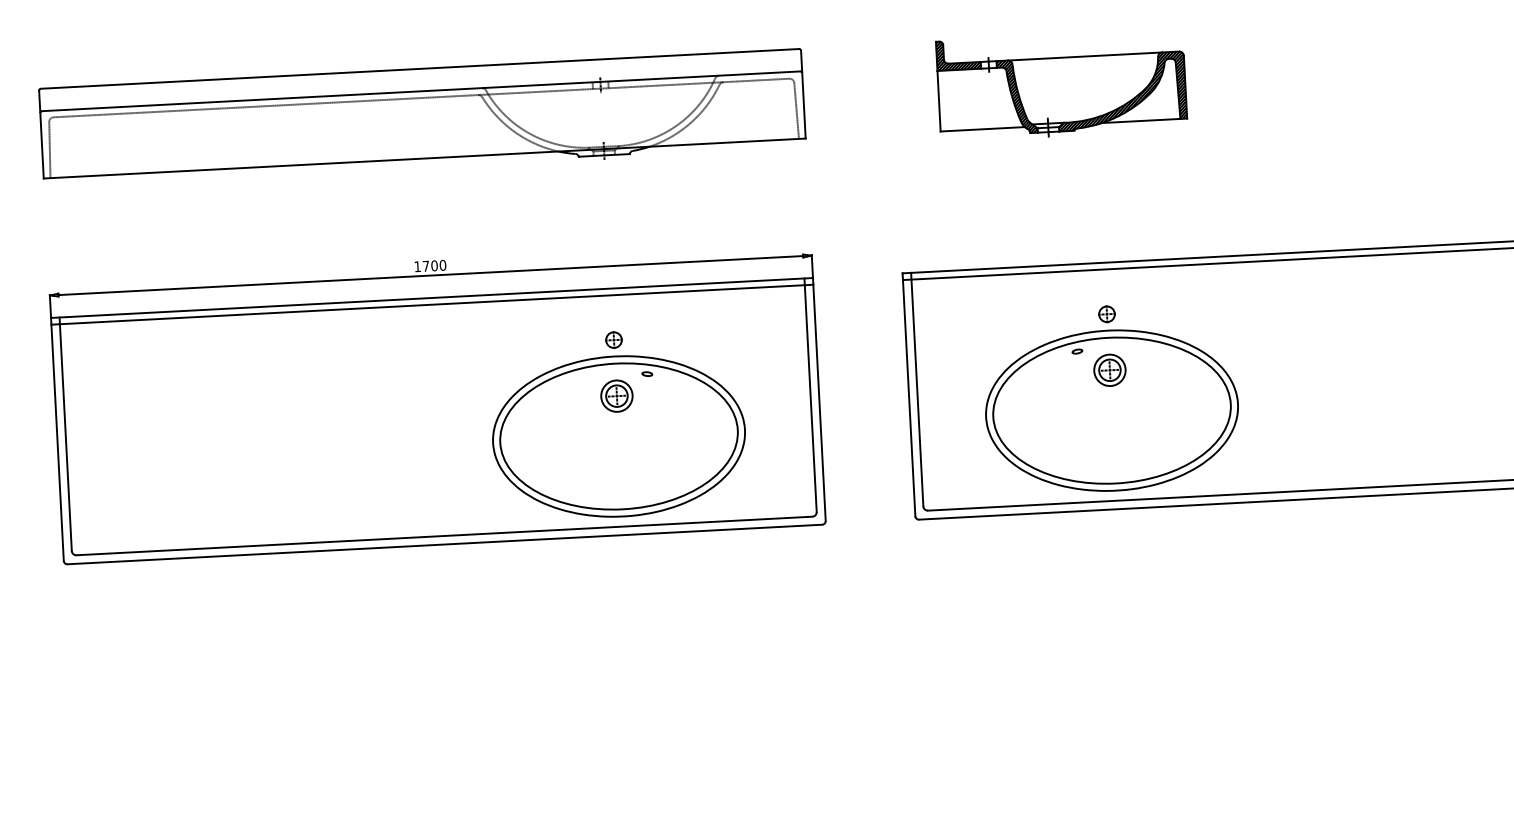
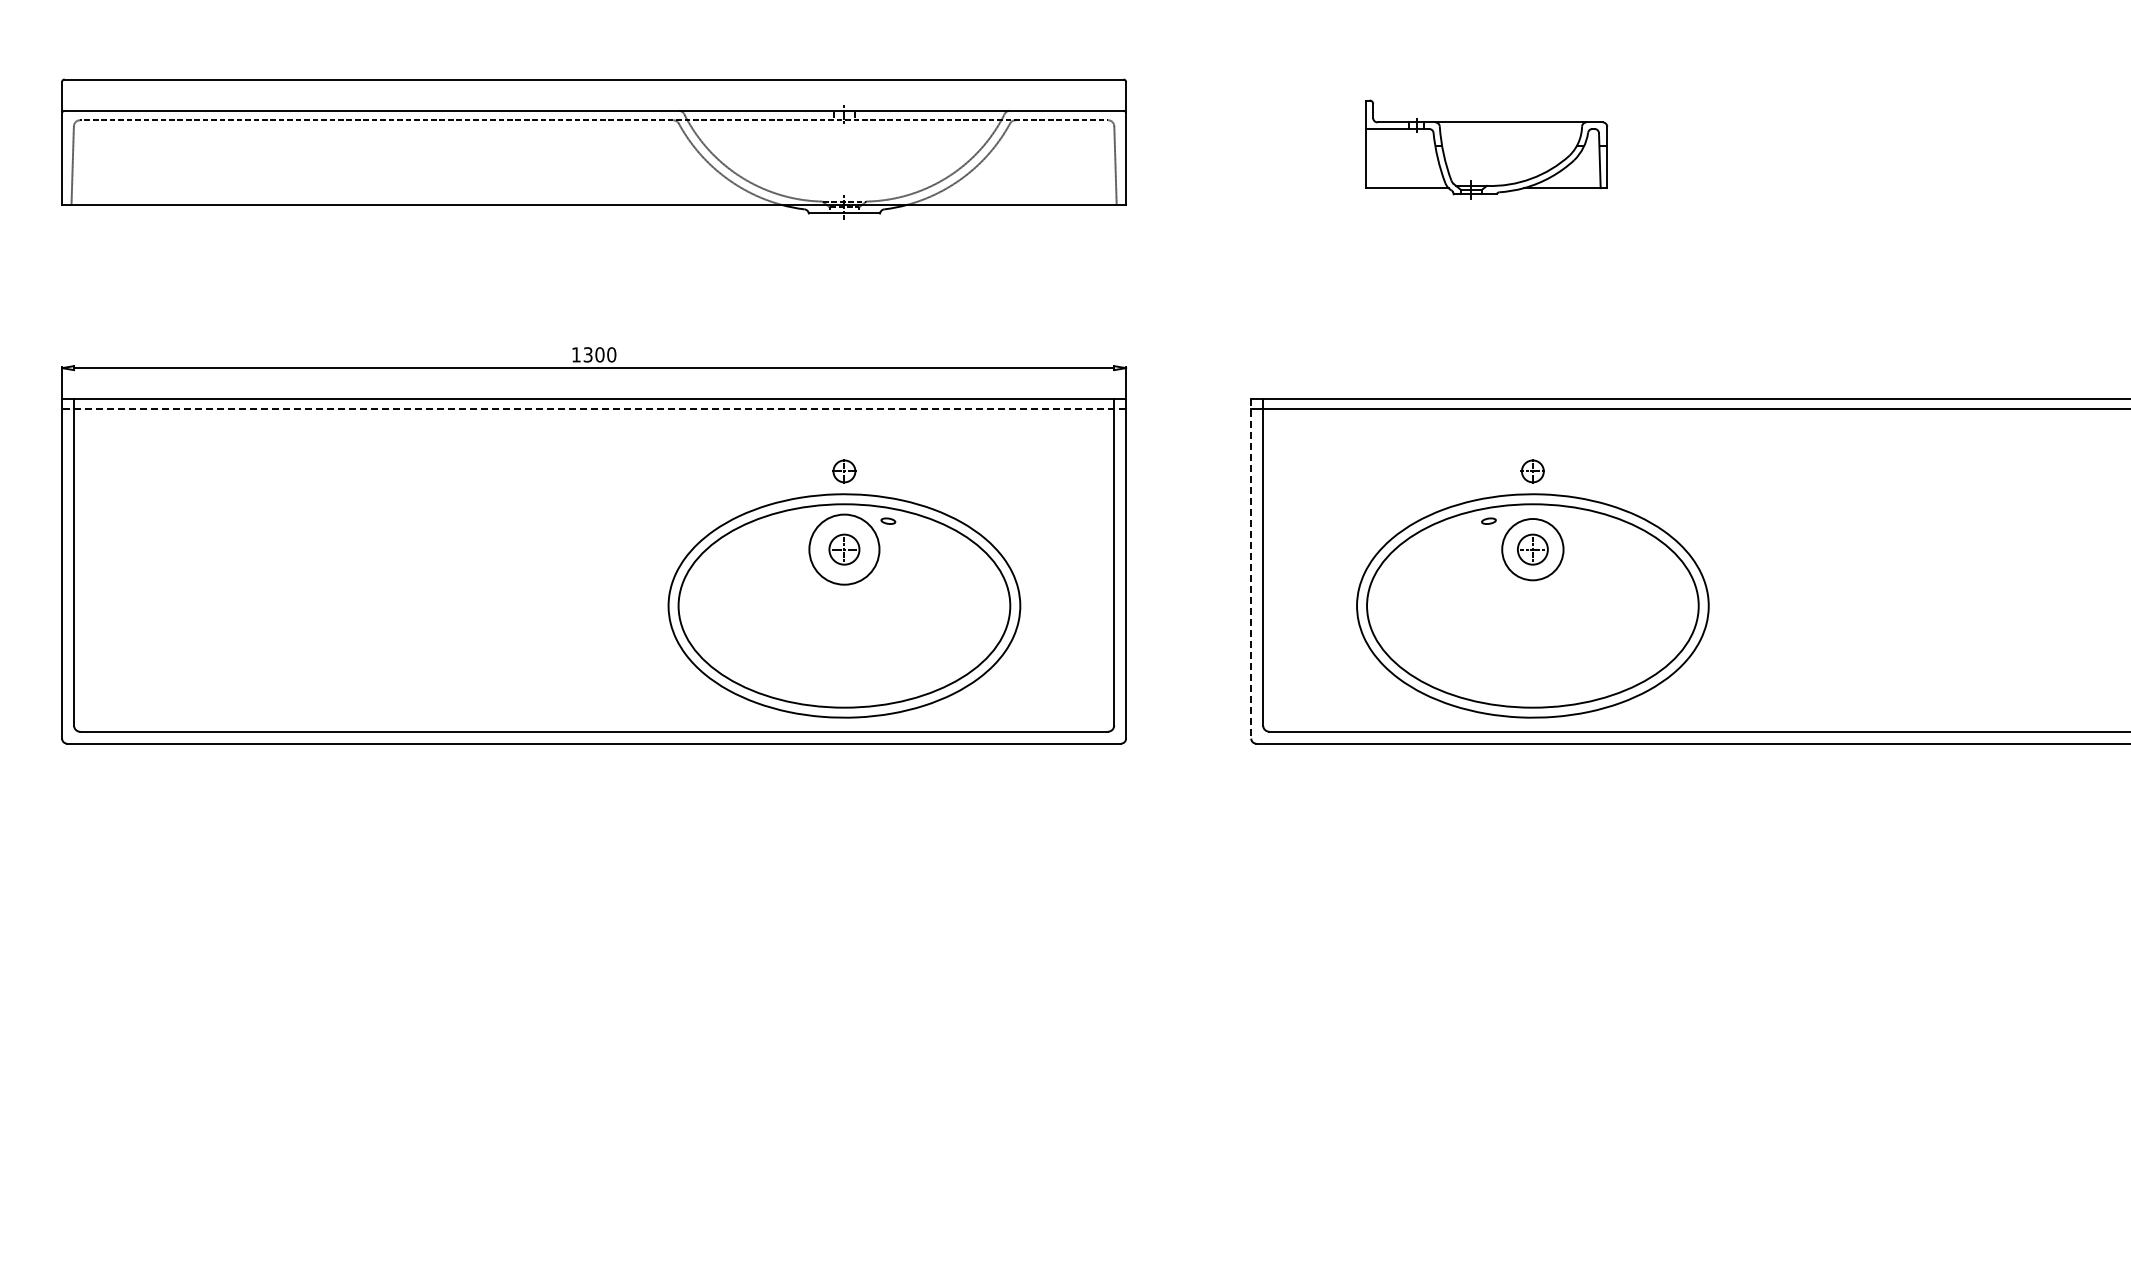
part: (1061, 85) -> (1486, 149), size x0.7
text: (425, 266) -> (587, 354), 1700 -> 1300
line: (432, 304) -> (594, 408), solid -> dashed
circle: (1109, 370) -> (1532, 549), size x1.4
line: (909, 395) -> (1251, 569), solid -> dashed
circle: (616, 396) -> (844, 549), size x1.6

